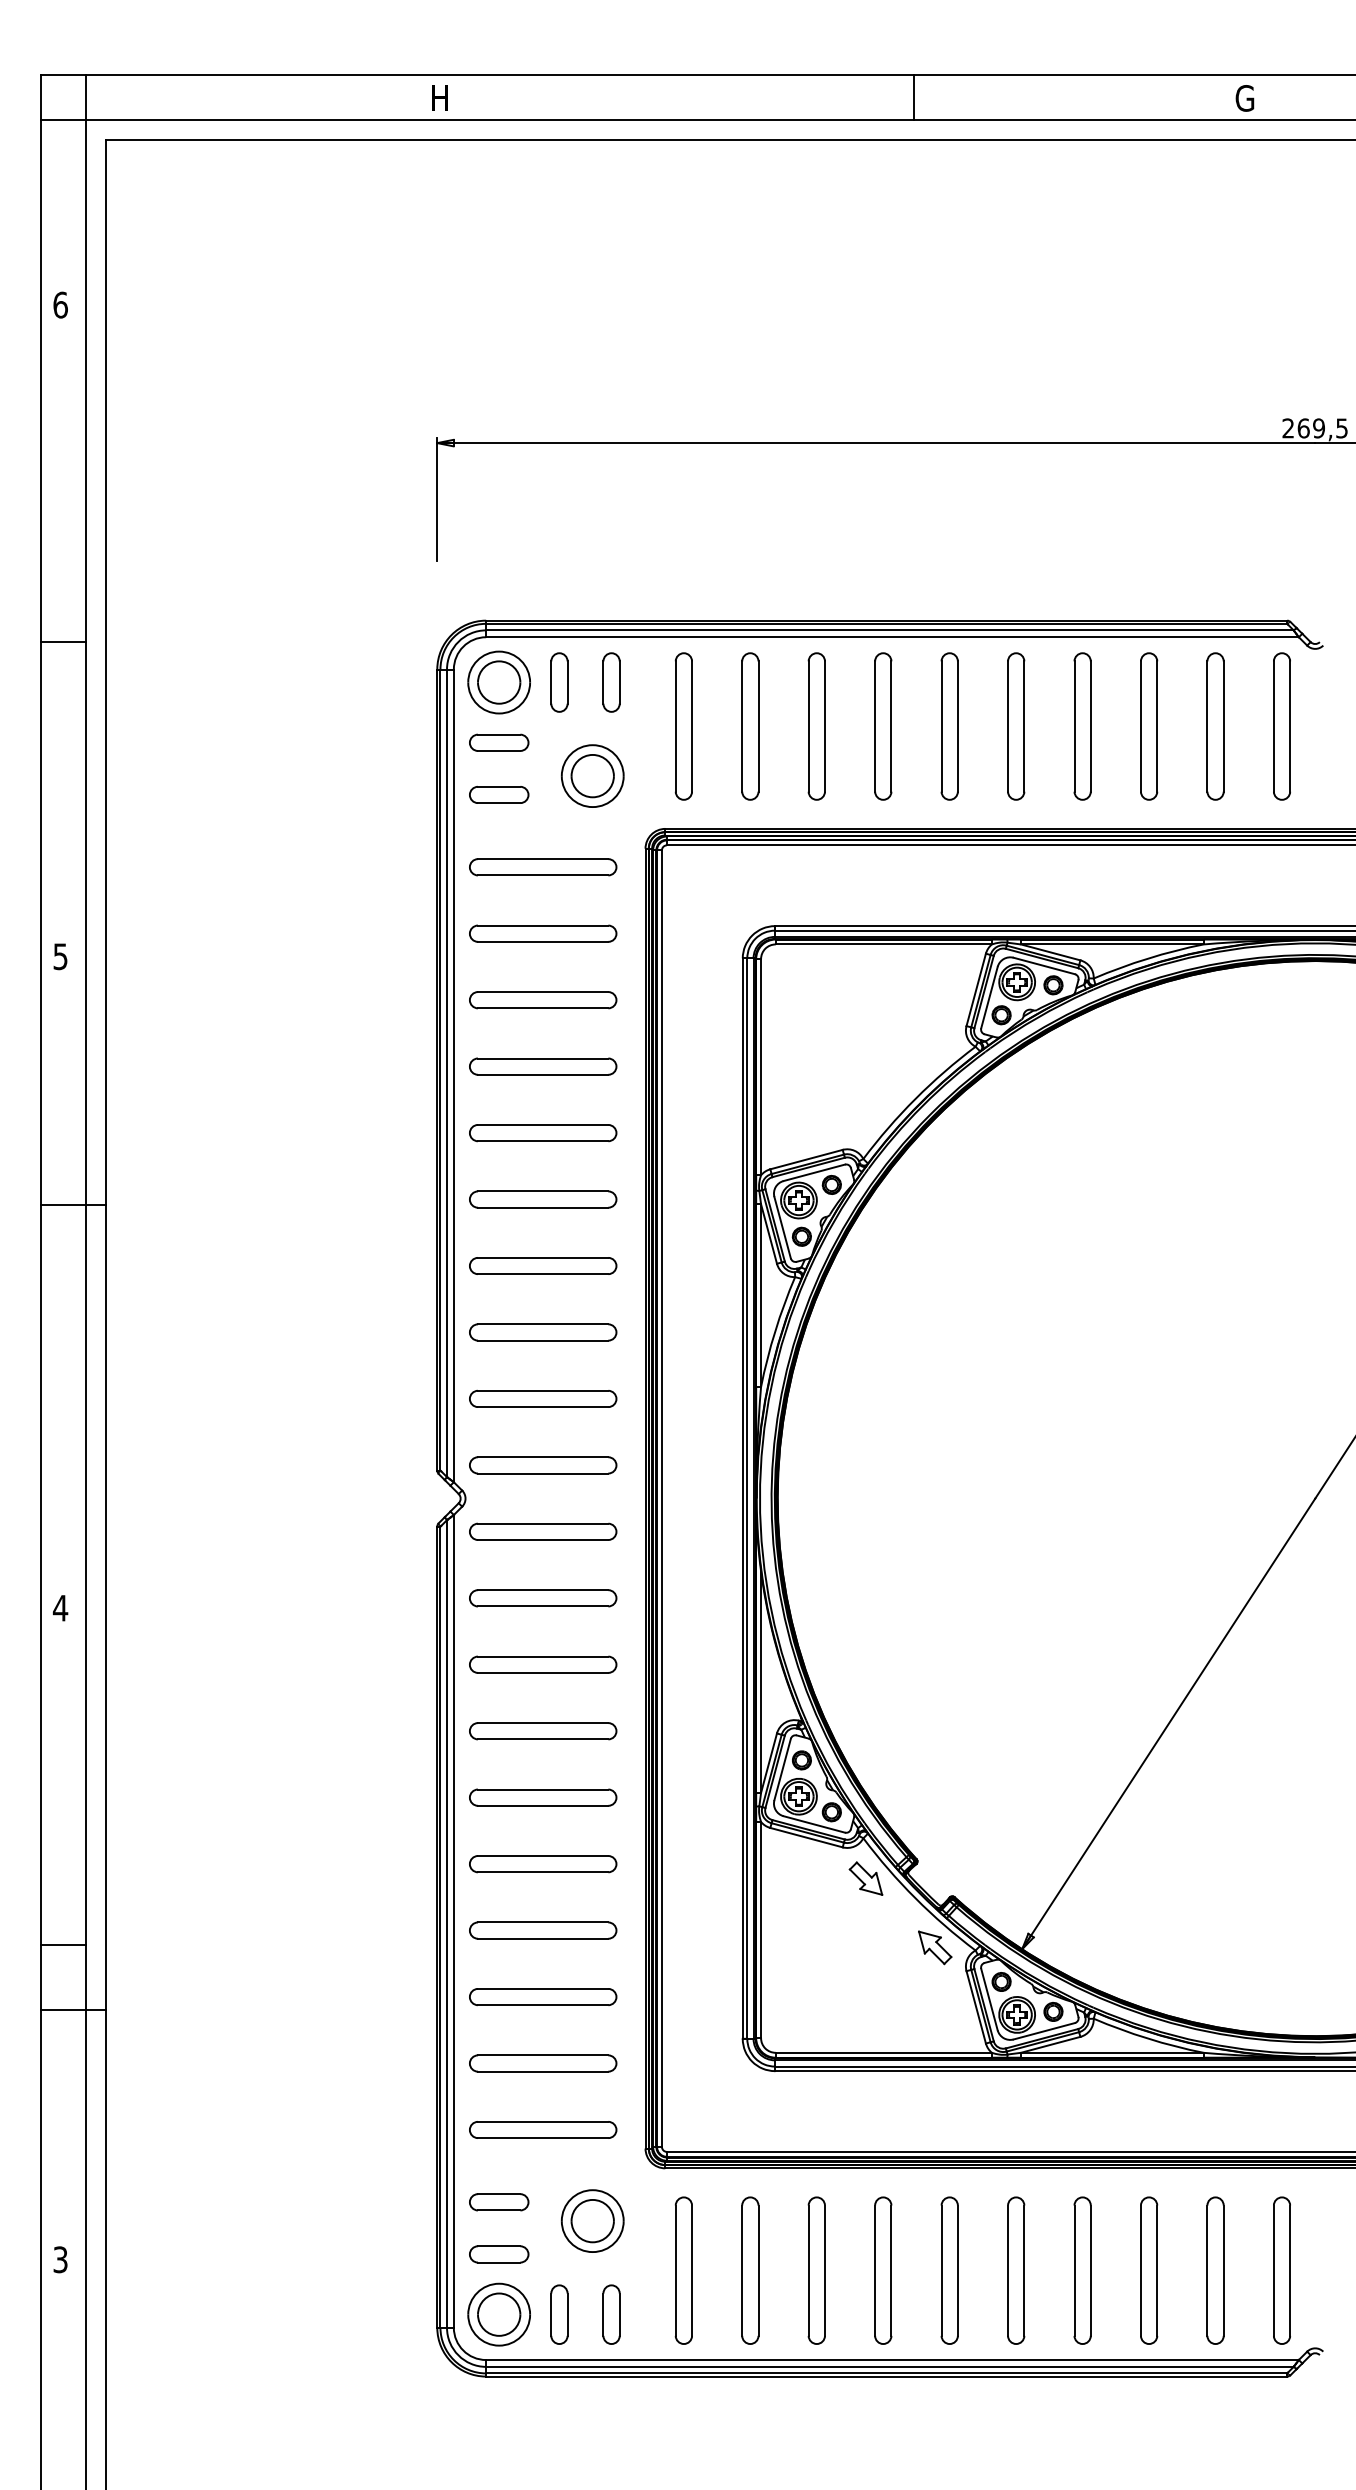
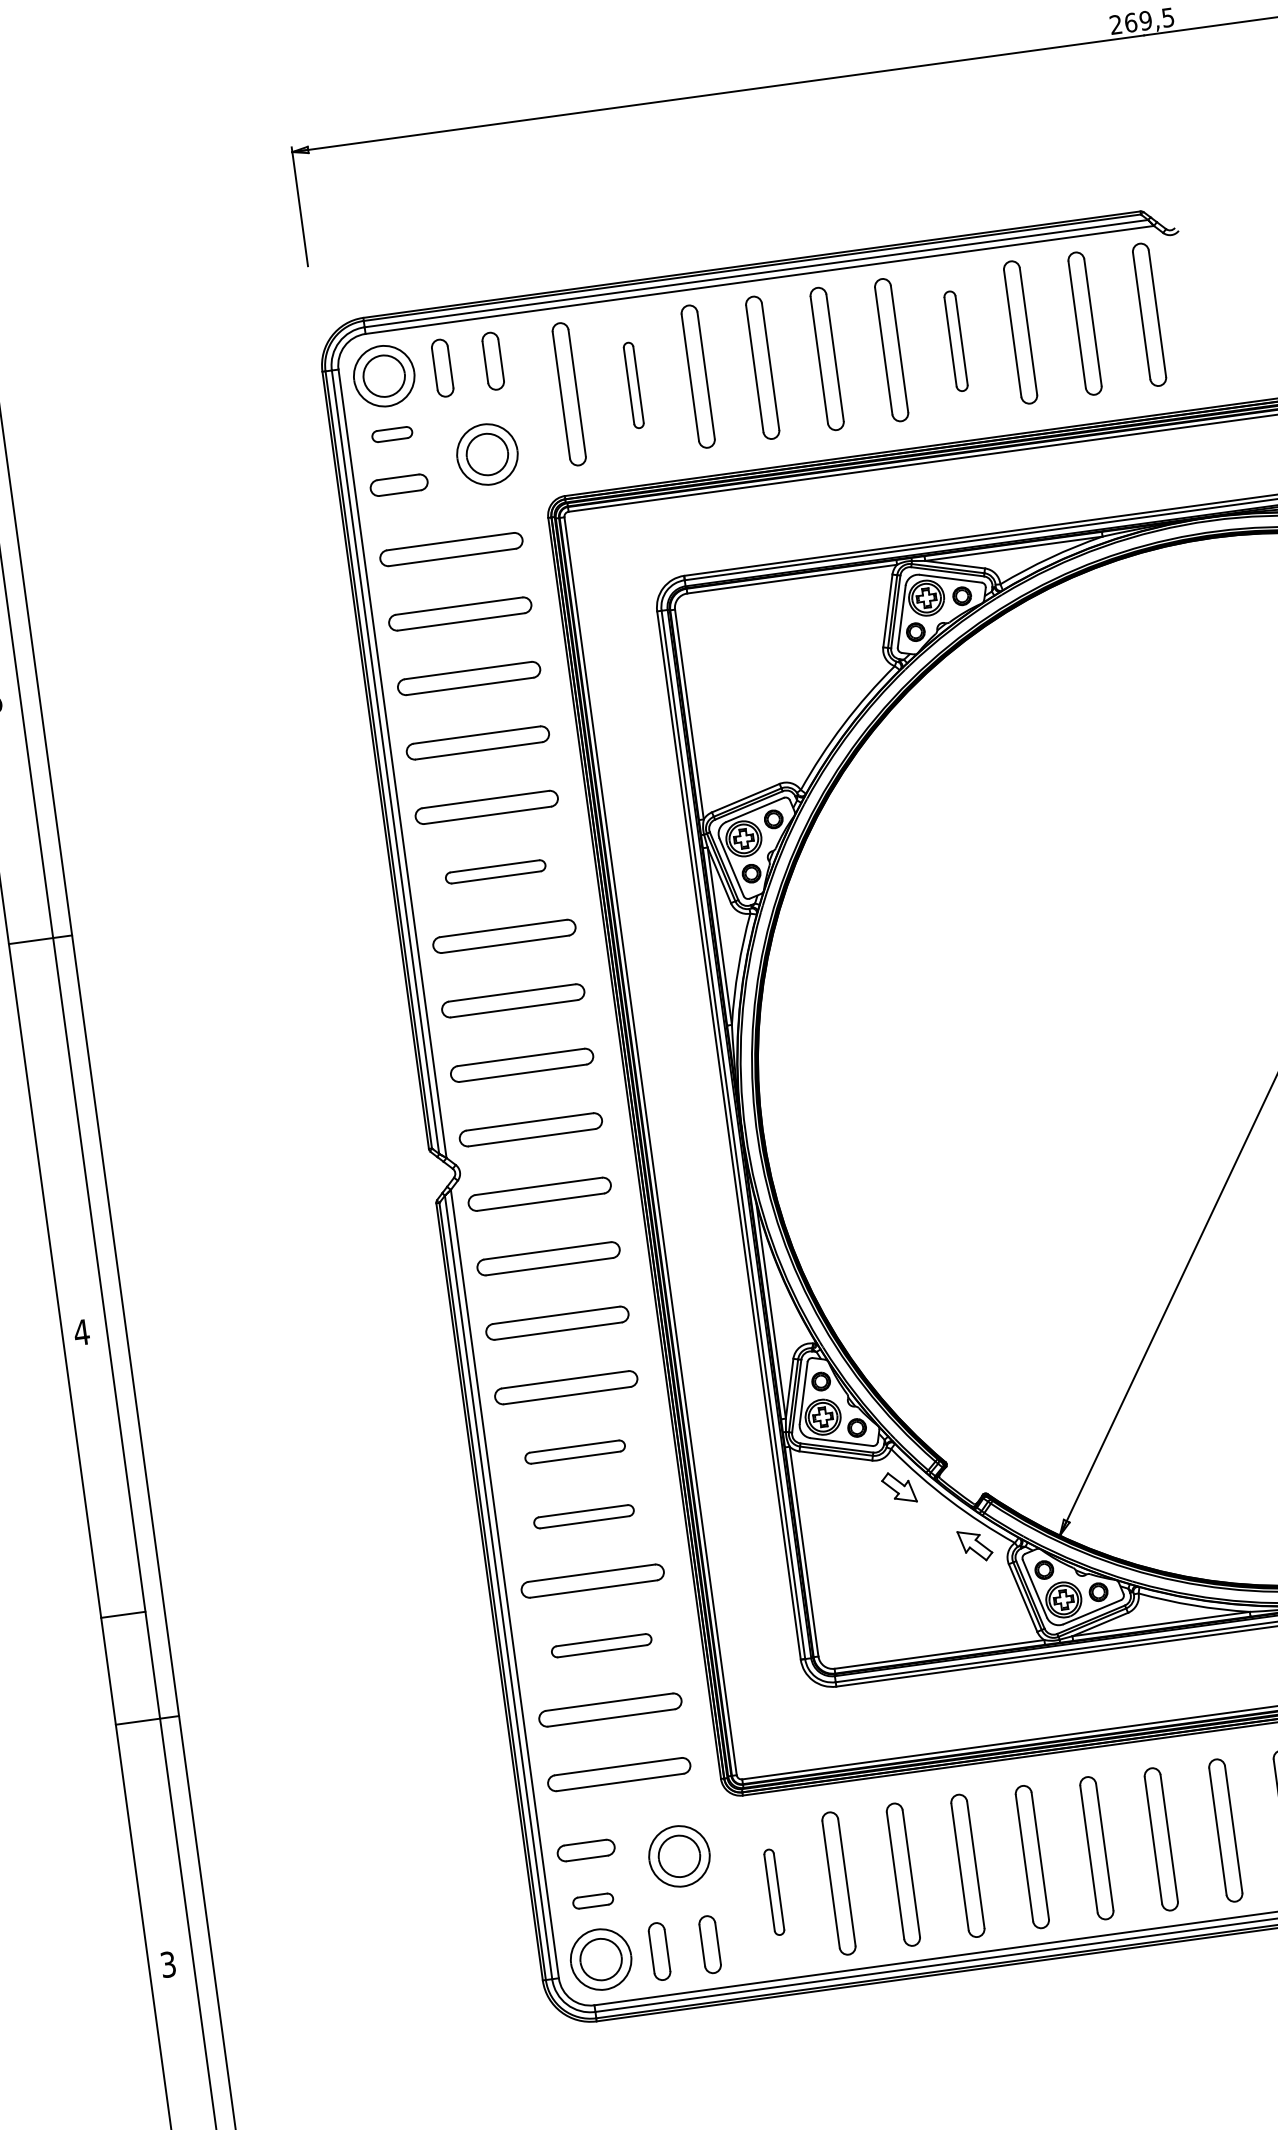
part: (750, 726) -> (633, 385), size x0.6
part: (1082, 726) -> (955, 341), size x0.7
part: (499, 742) -> (392, 434), size x0.7
part: (543, 1199) -> (495, 871), size x0.7
part: (543, 1797) -> (575, 1451), size x0.7
part: (543, 1864) -> (584, 1516), size x0.7
line: (63, 1944) -> (123, 1614), moved
part: (543, 1997) -> (601, 1645), size x0.7
part: (499, 2254) -> (593, 1901), size x0.7
part: (683, 2270) -> (774, 1892), size x0.6

